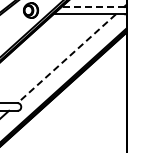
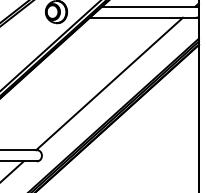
line: (93, 6) -> (149, 6), dashed -> solid
line: (66, 59) -> (109, 84), dashed -> solid

